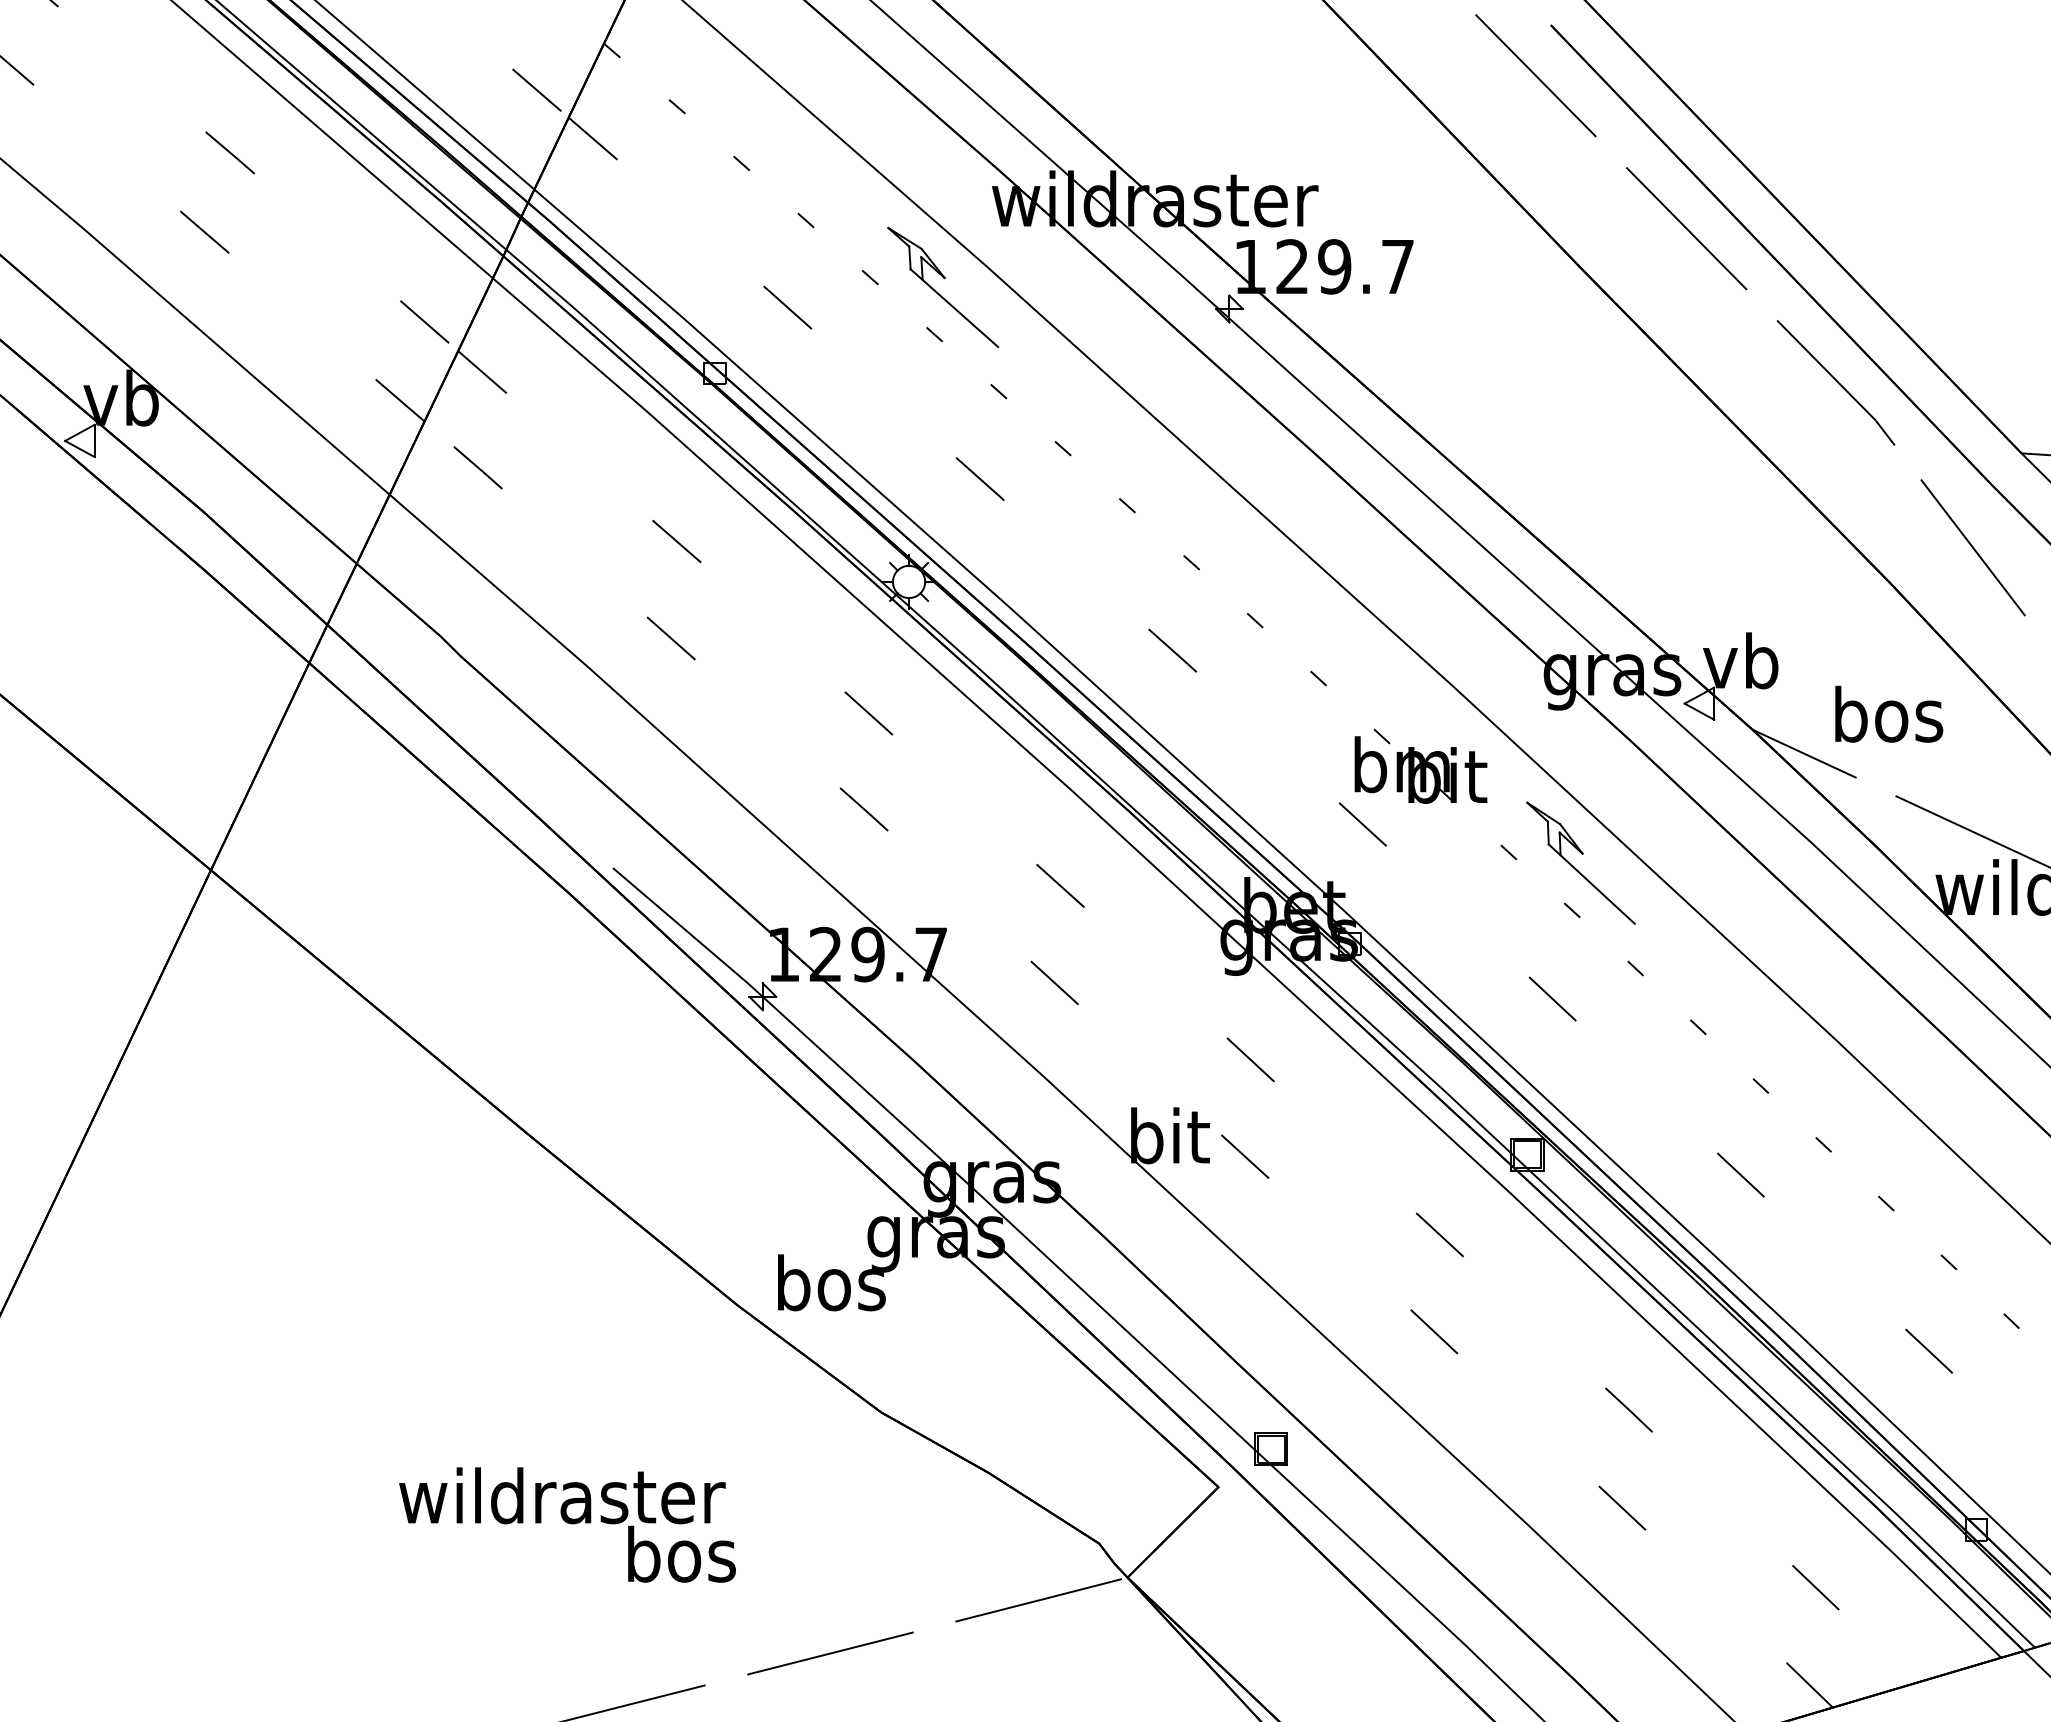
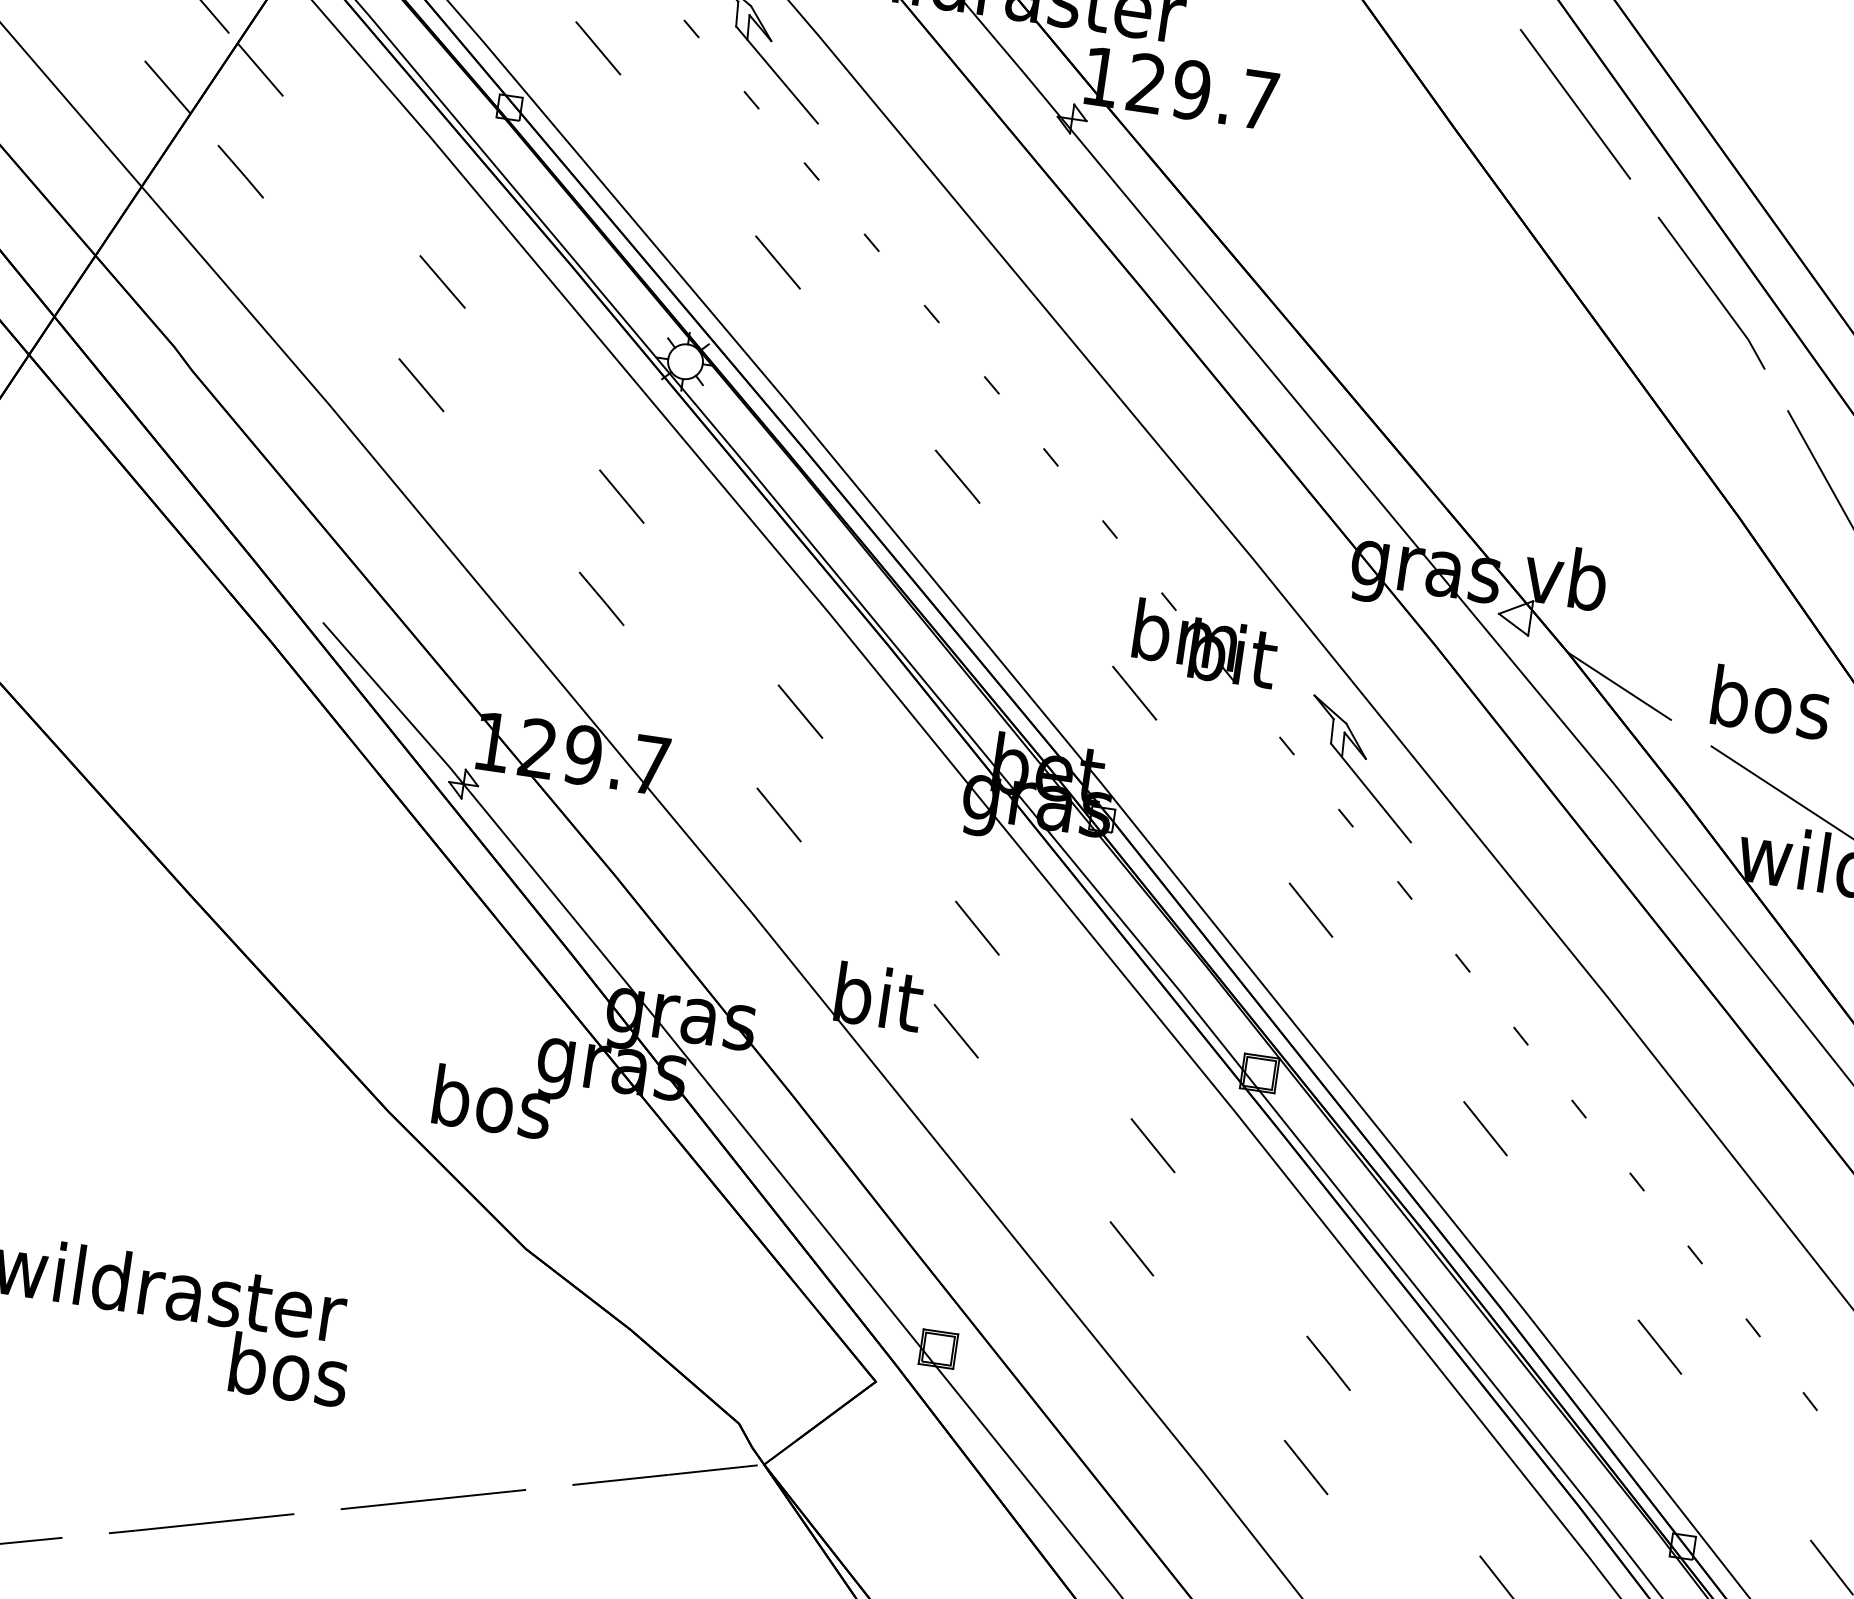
text: (1889, 713) -> (1772, 701), moved

